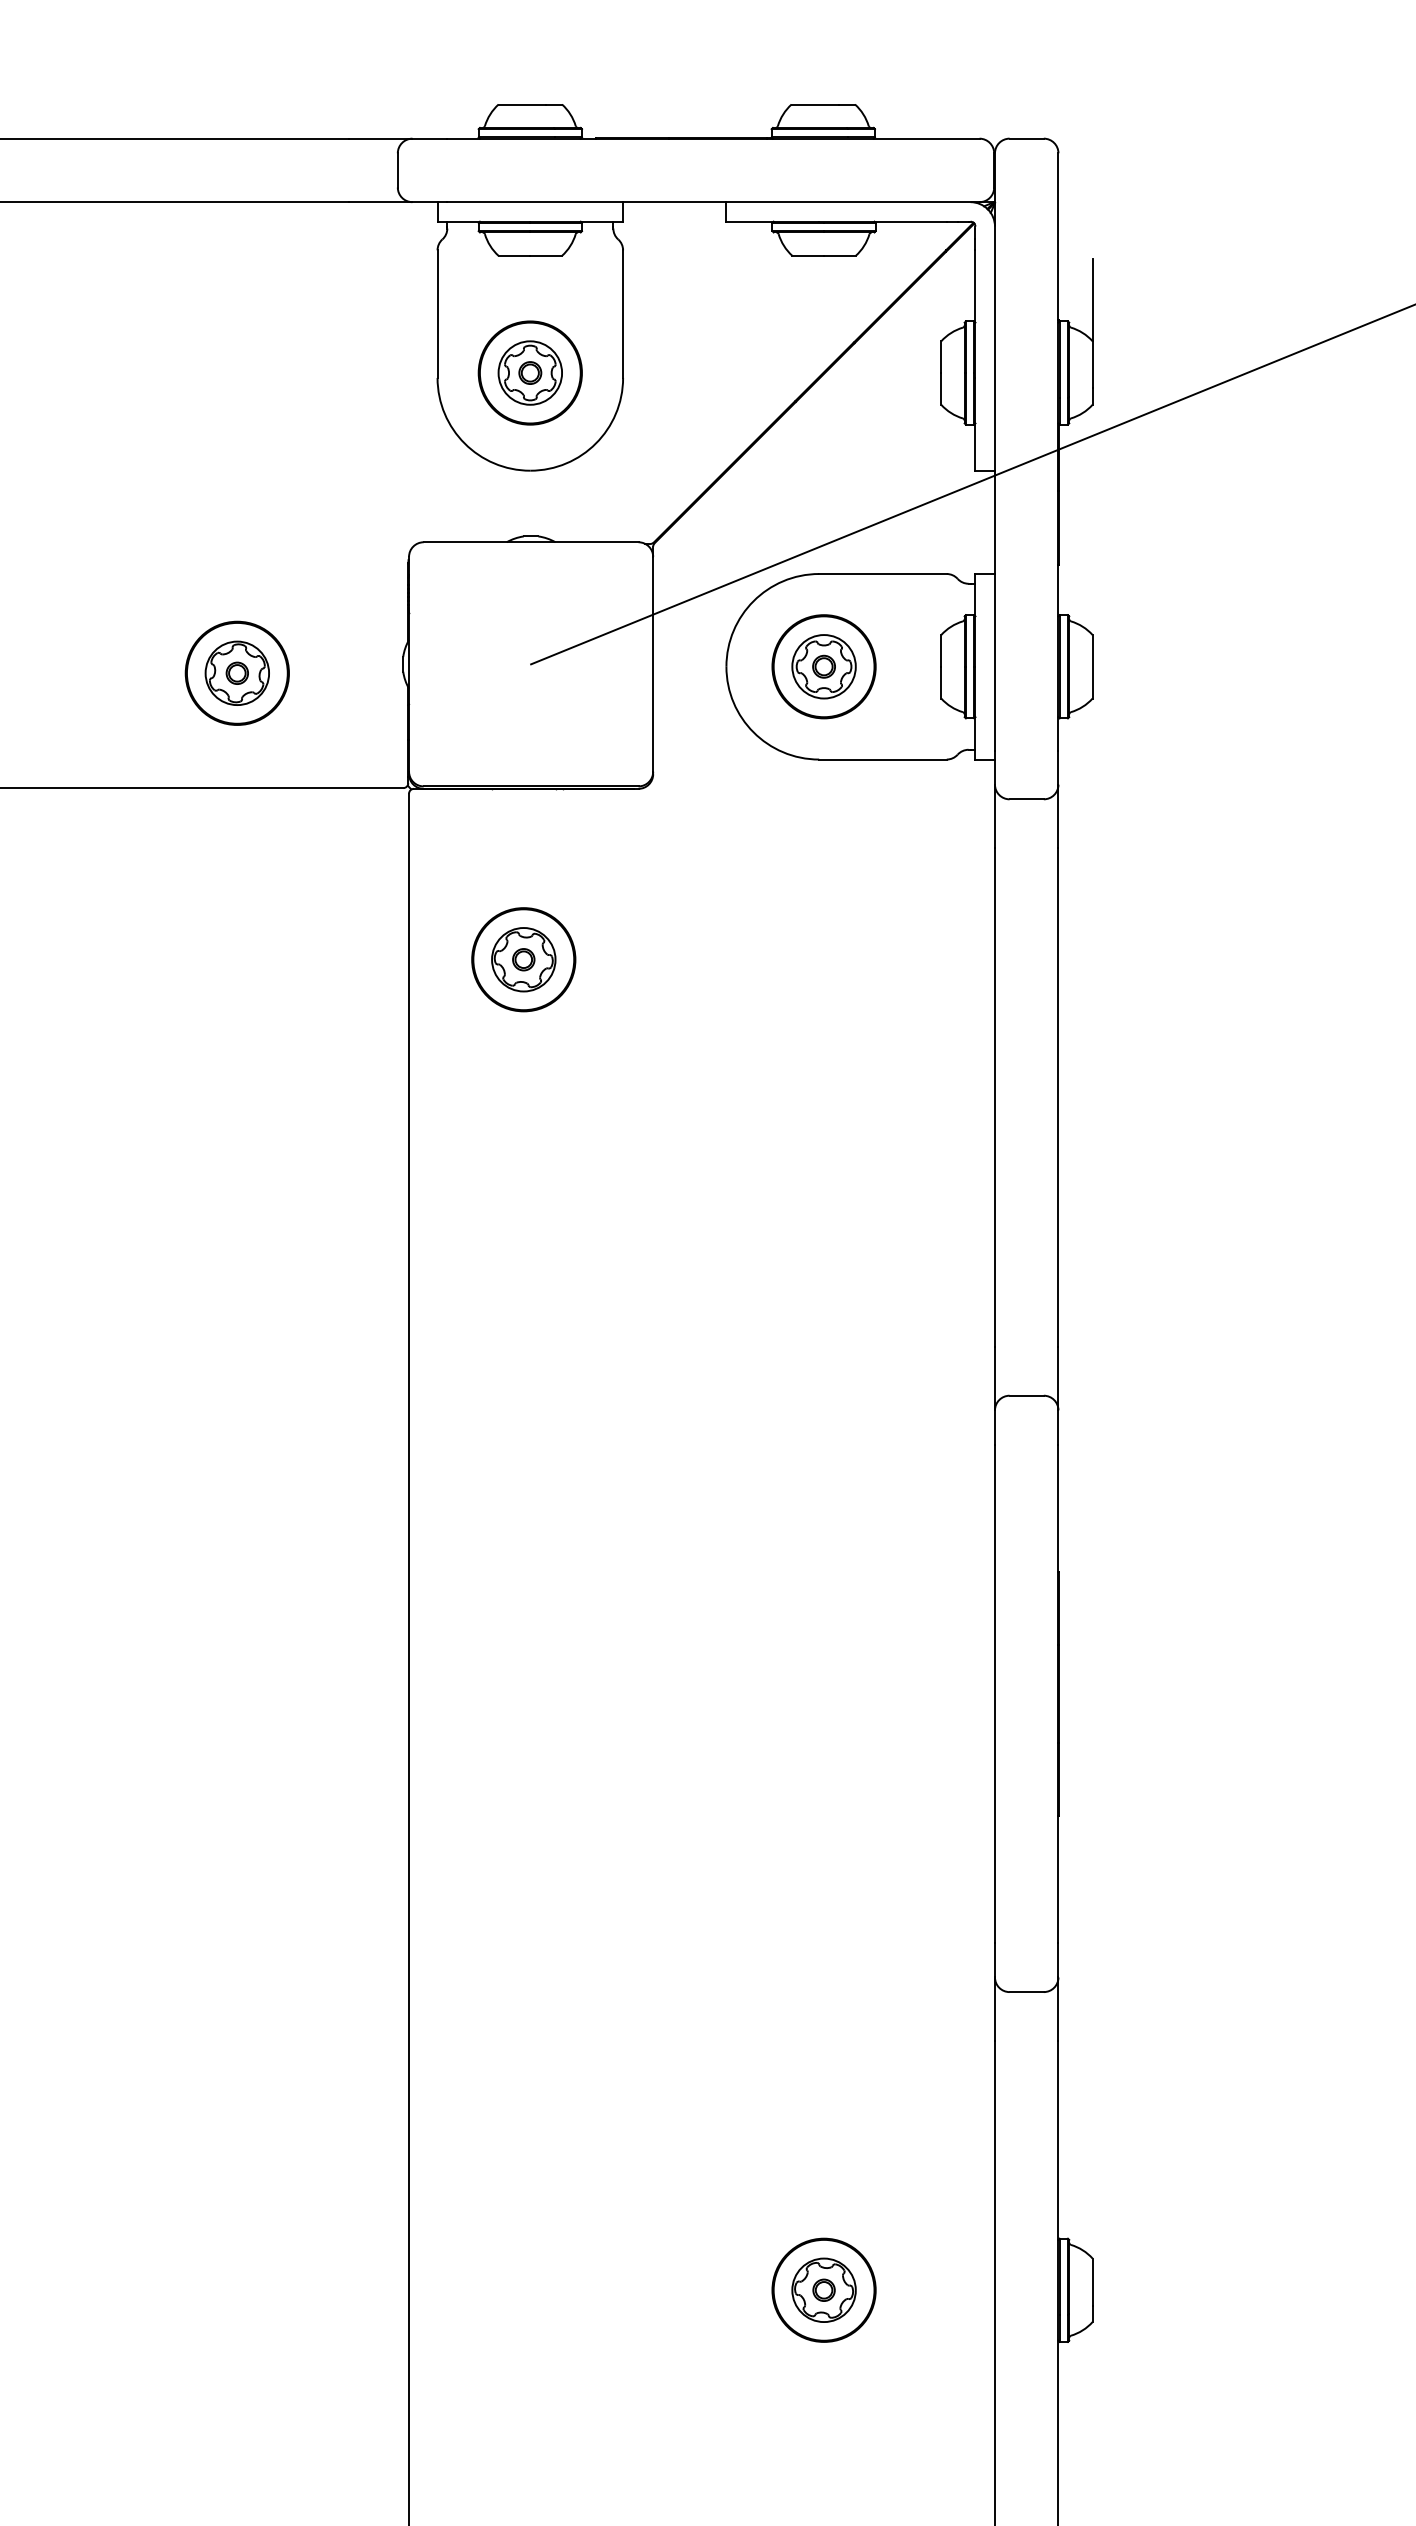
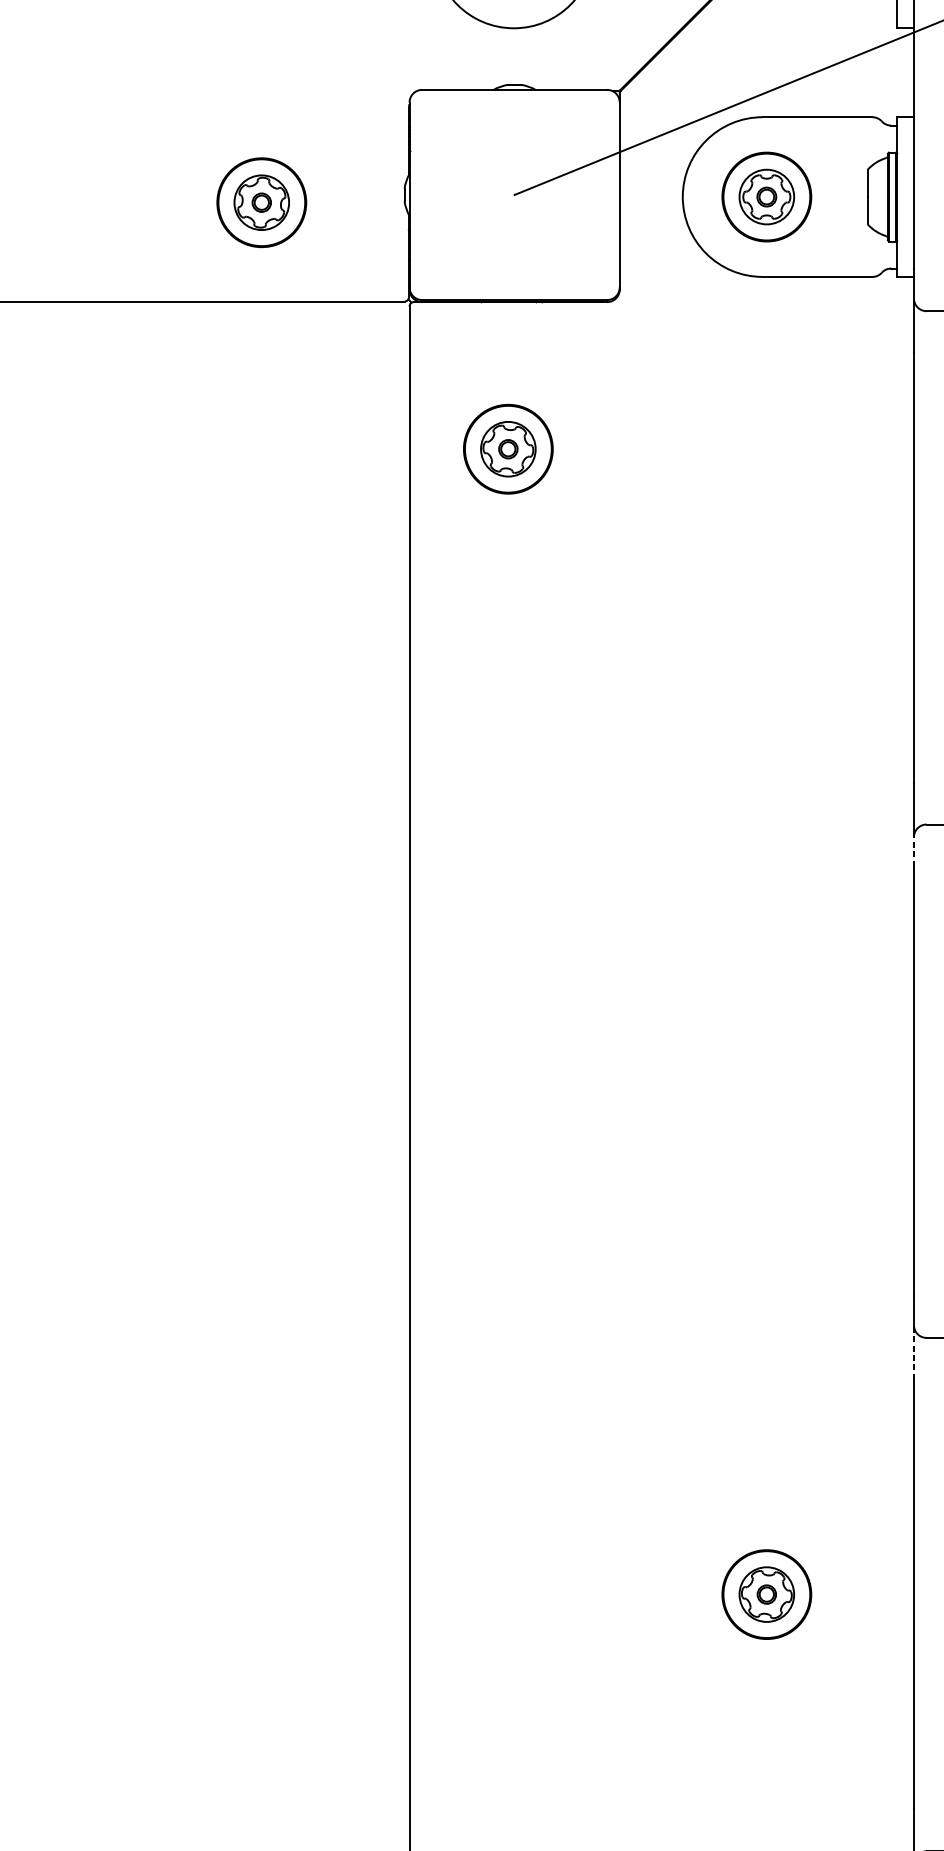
line: (994, 1426) -> (913, 851), solid -> dashed
line: (994, 2009) -> (913, 1352), solid -> dashed

